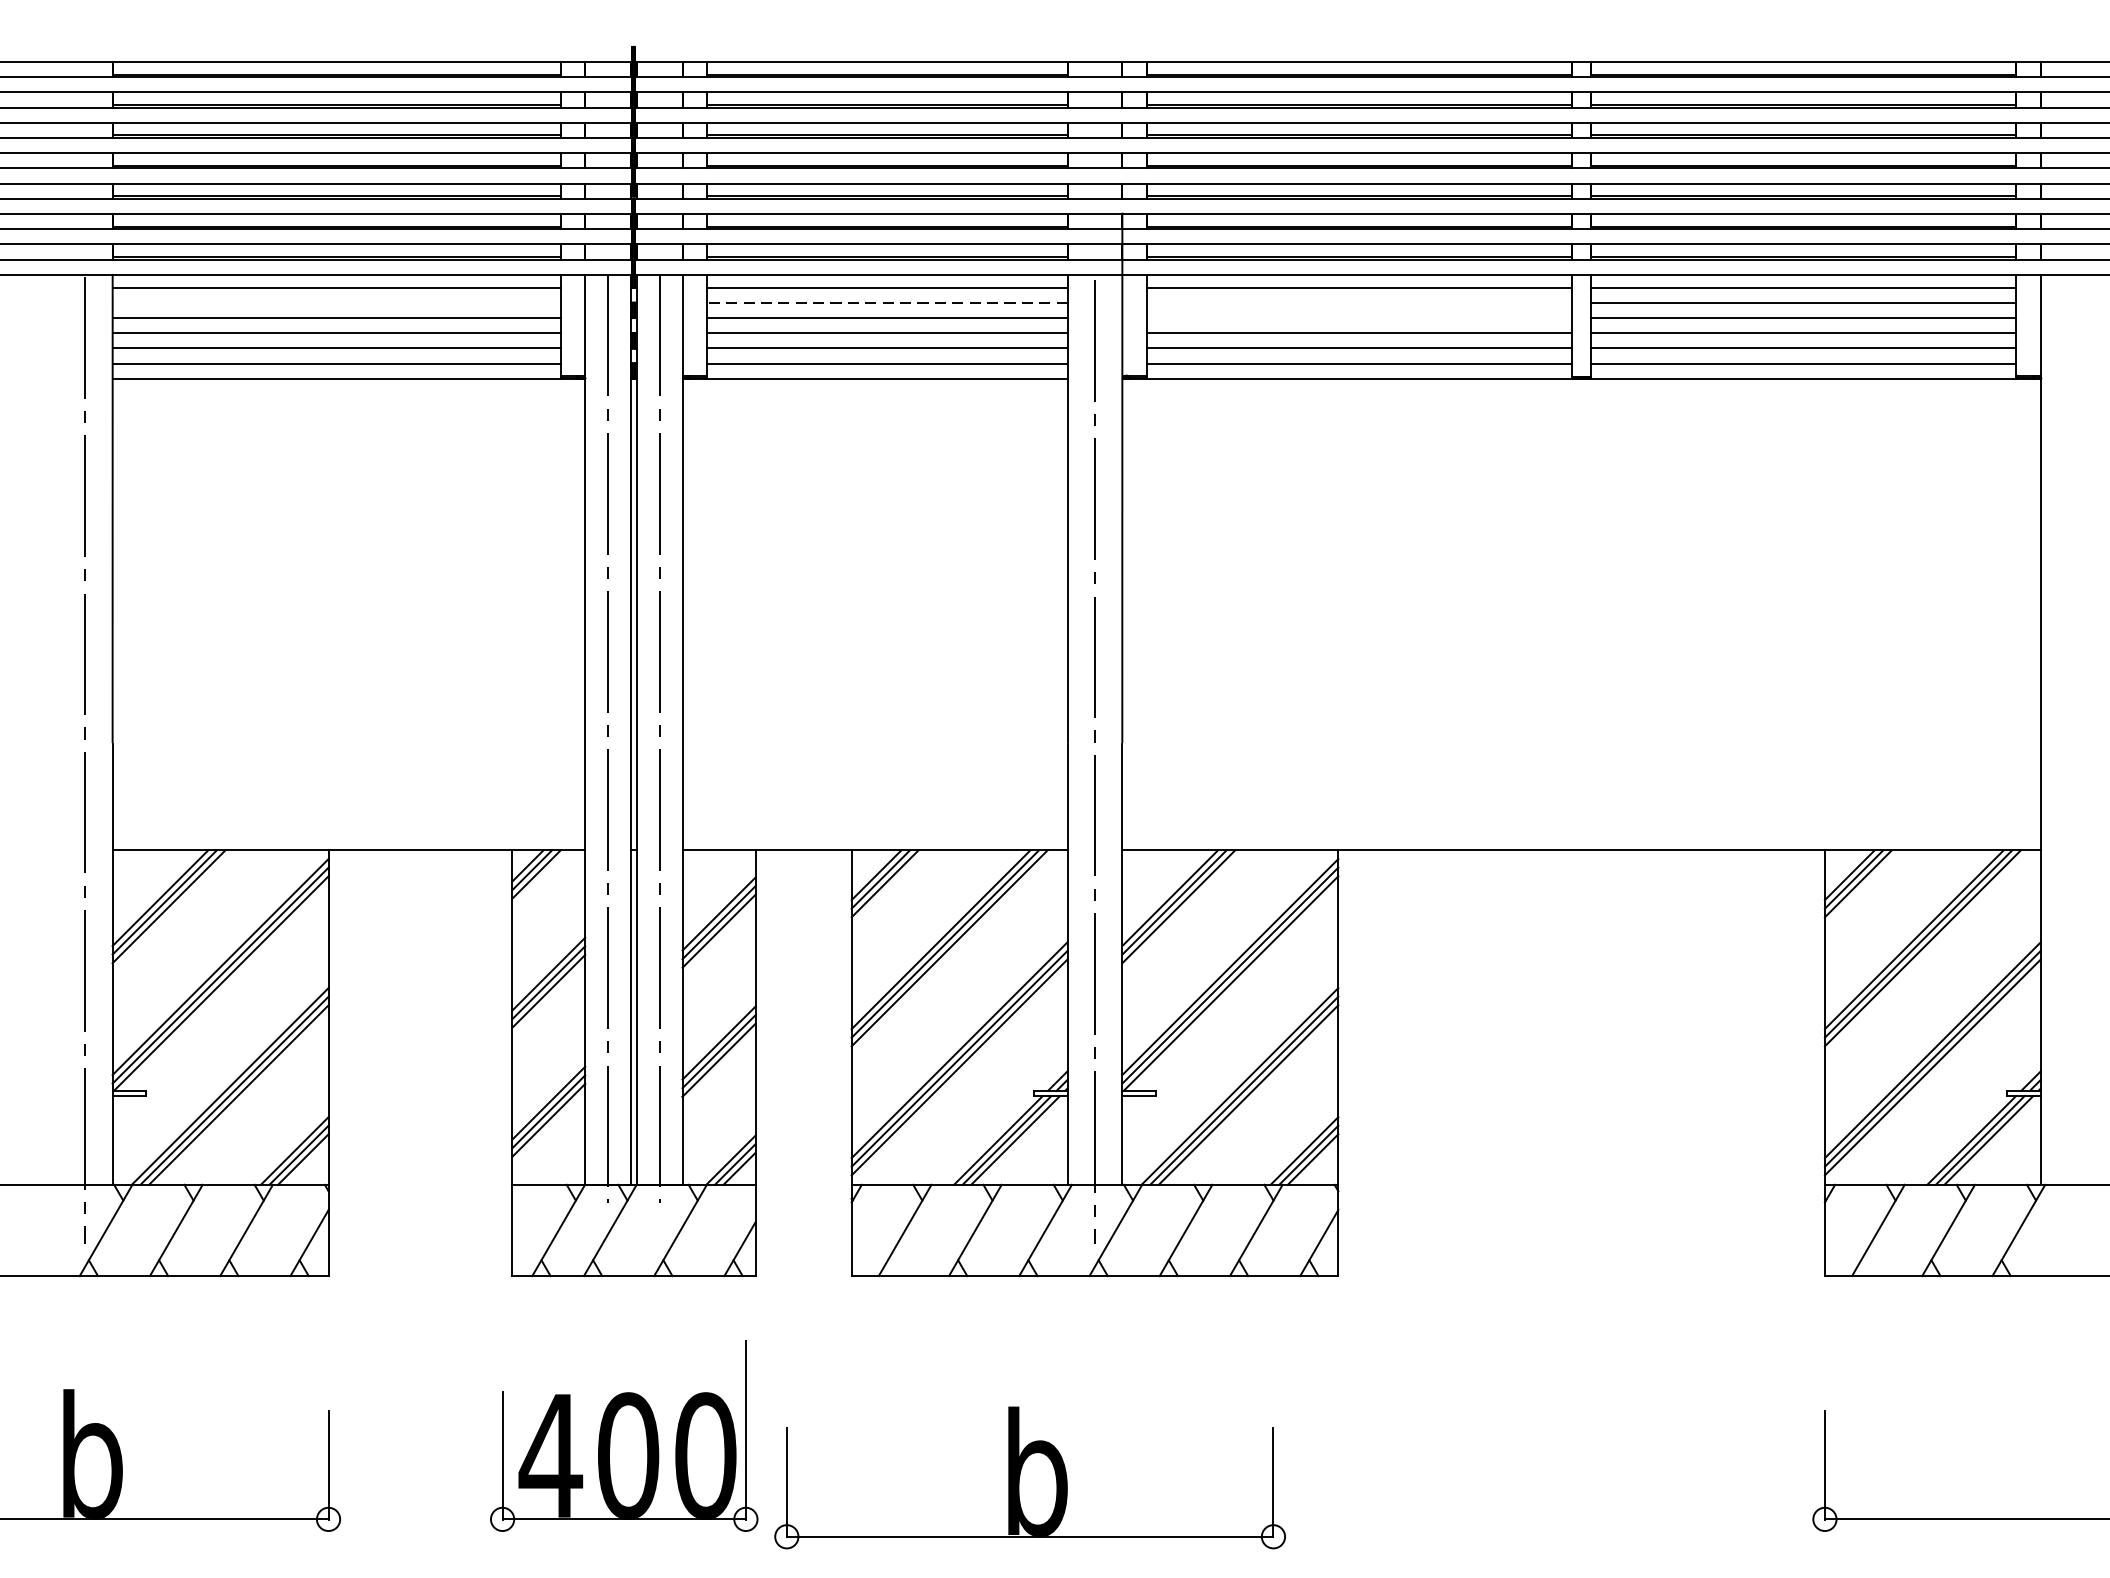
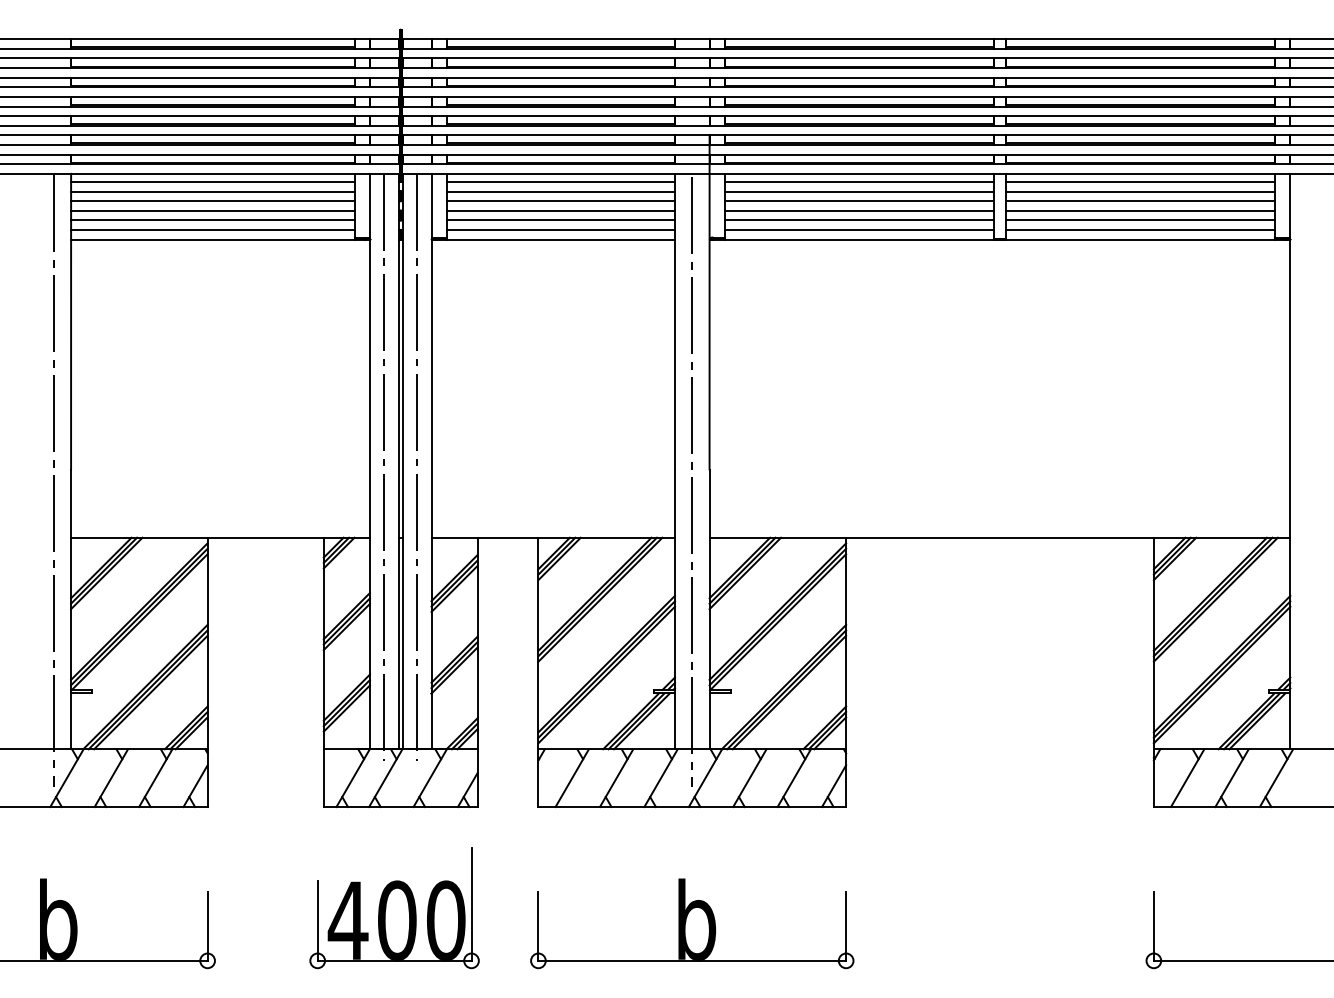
line: (336, 302) -> (212, 191), added
line: (886, 302) -> (560, 191), dashed -> solid
line: (1359, 302) -> (859, 191), added
line: (1359, 318) -> (859, 201), added
part: (1030, 1477) -> (692, 923), moved

